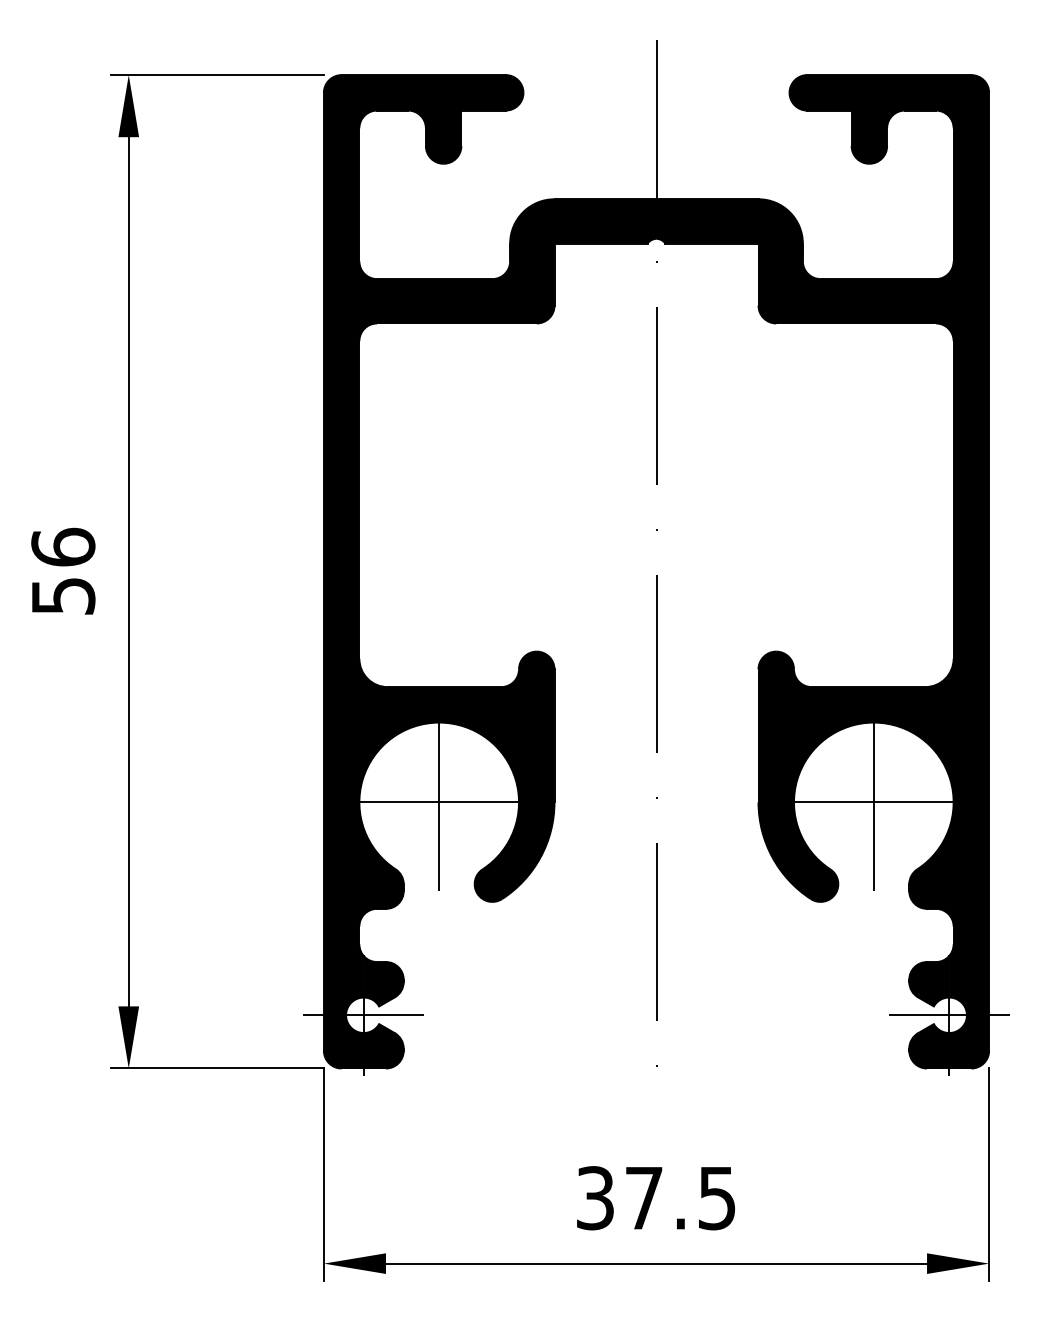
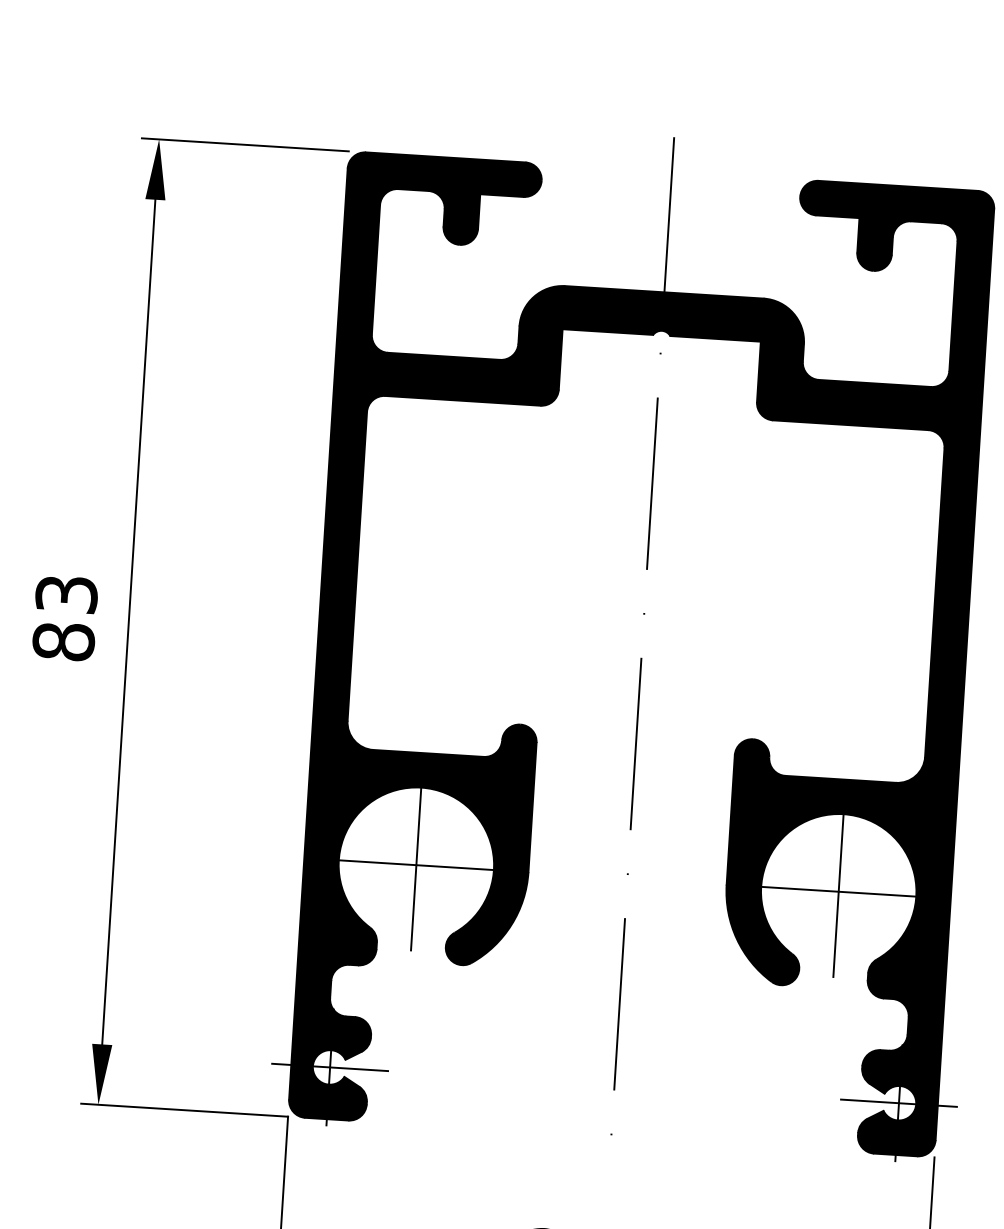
text: (63, 571) -> (65, 617), 56 -> 83

